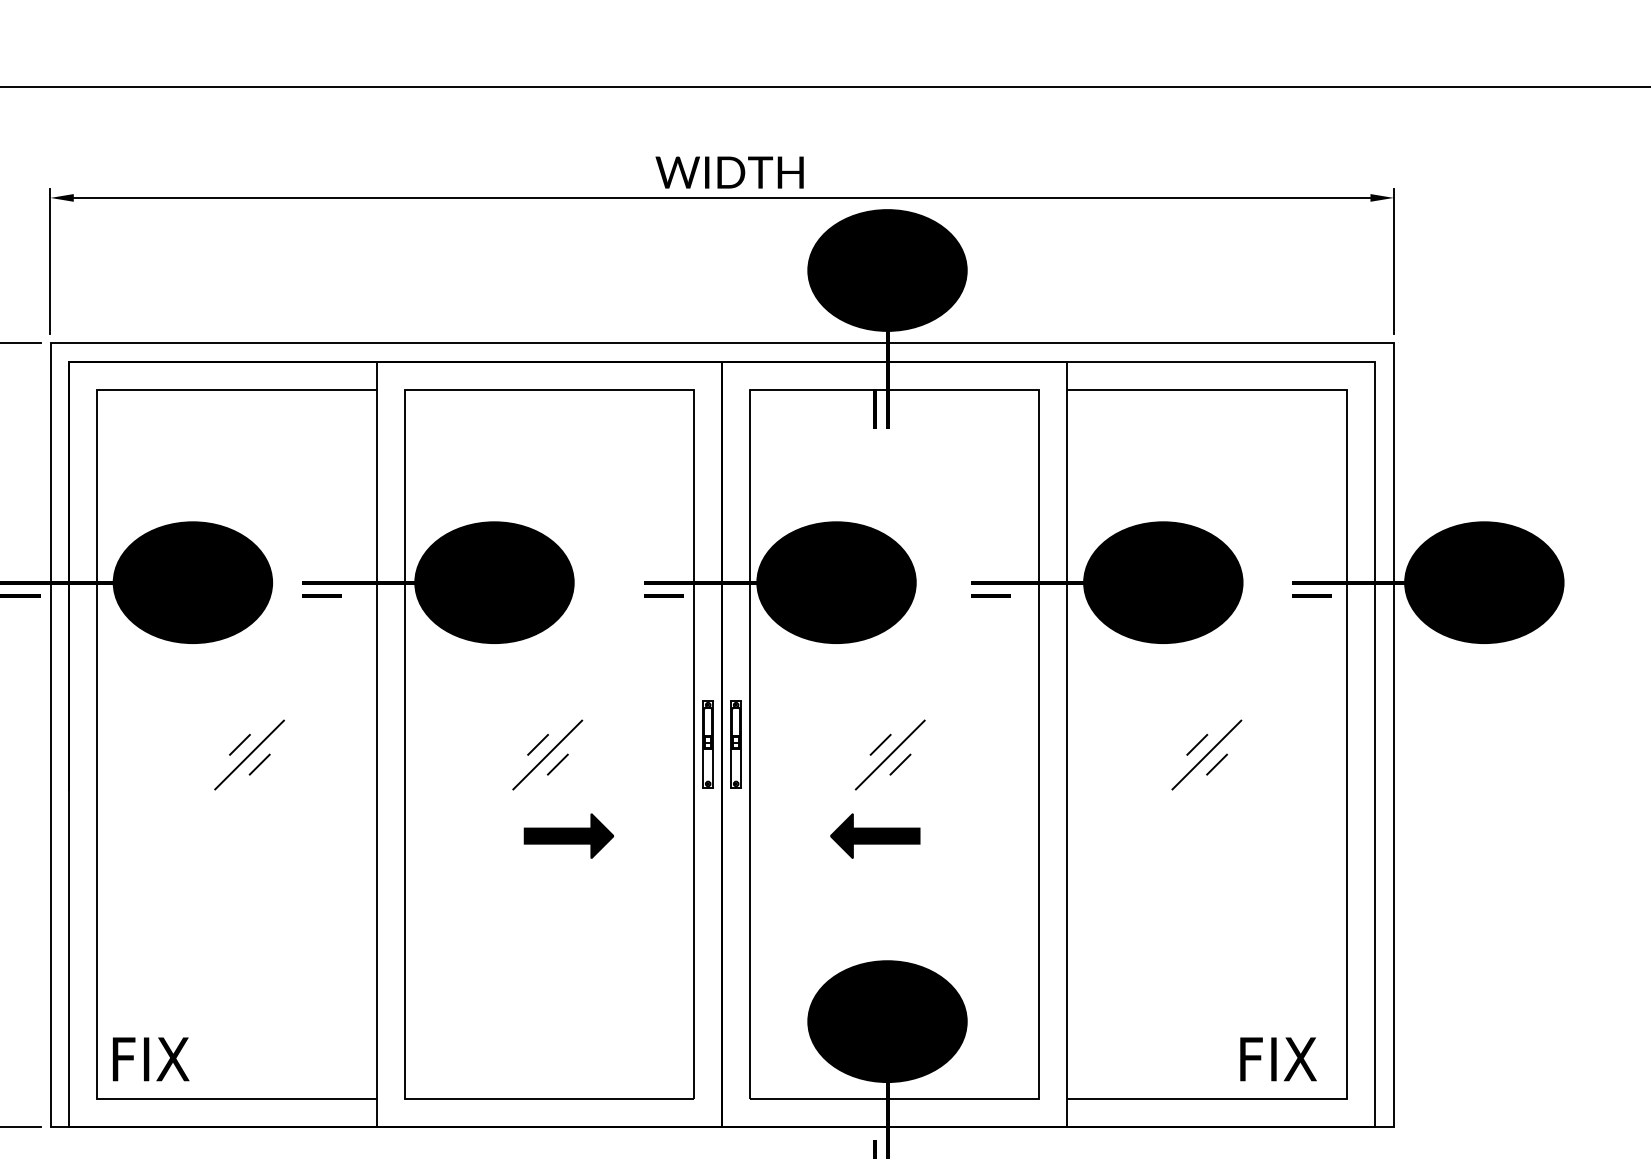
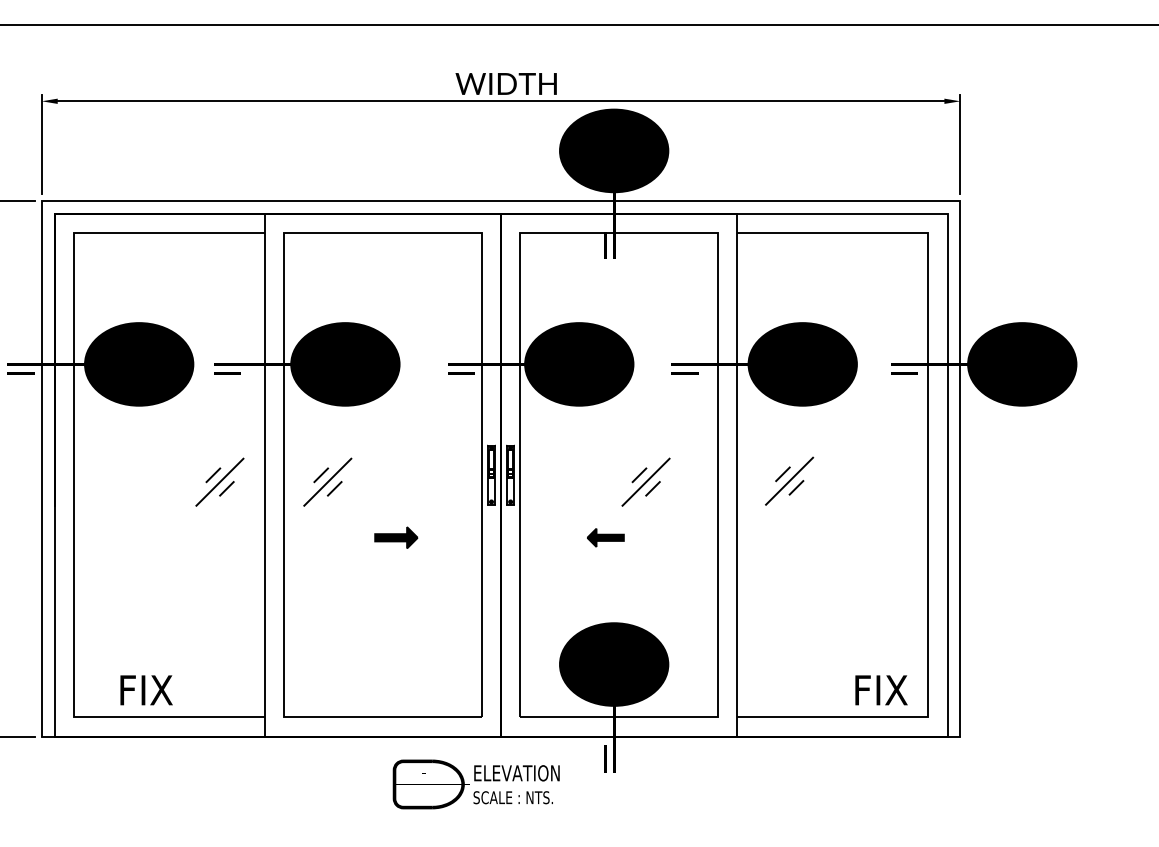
part: (248, 753) -> (219, 481), moved
part: (547, 753) -> (327, 481), moved
part: (889, 753) -> (645, 481), moved
part: (1206, 753) -> (789, 480), moved
part: (569, 835) -> (396, 537), size x0.7
part: (874, 835) -> (605, 537), size x0.6
text: (150, 1059) -> (146, 690), moved

